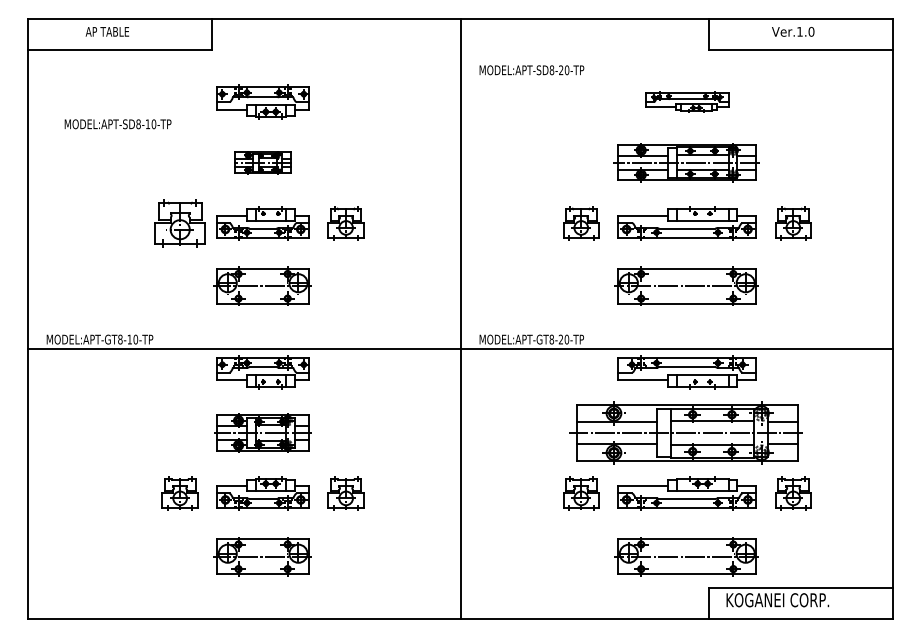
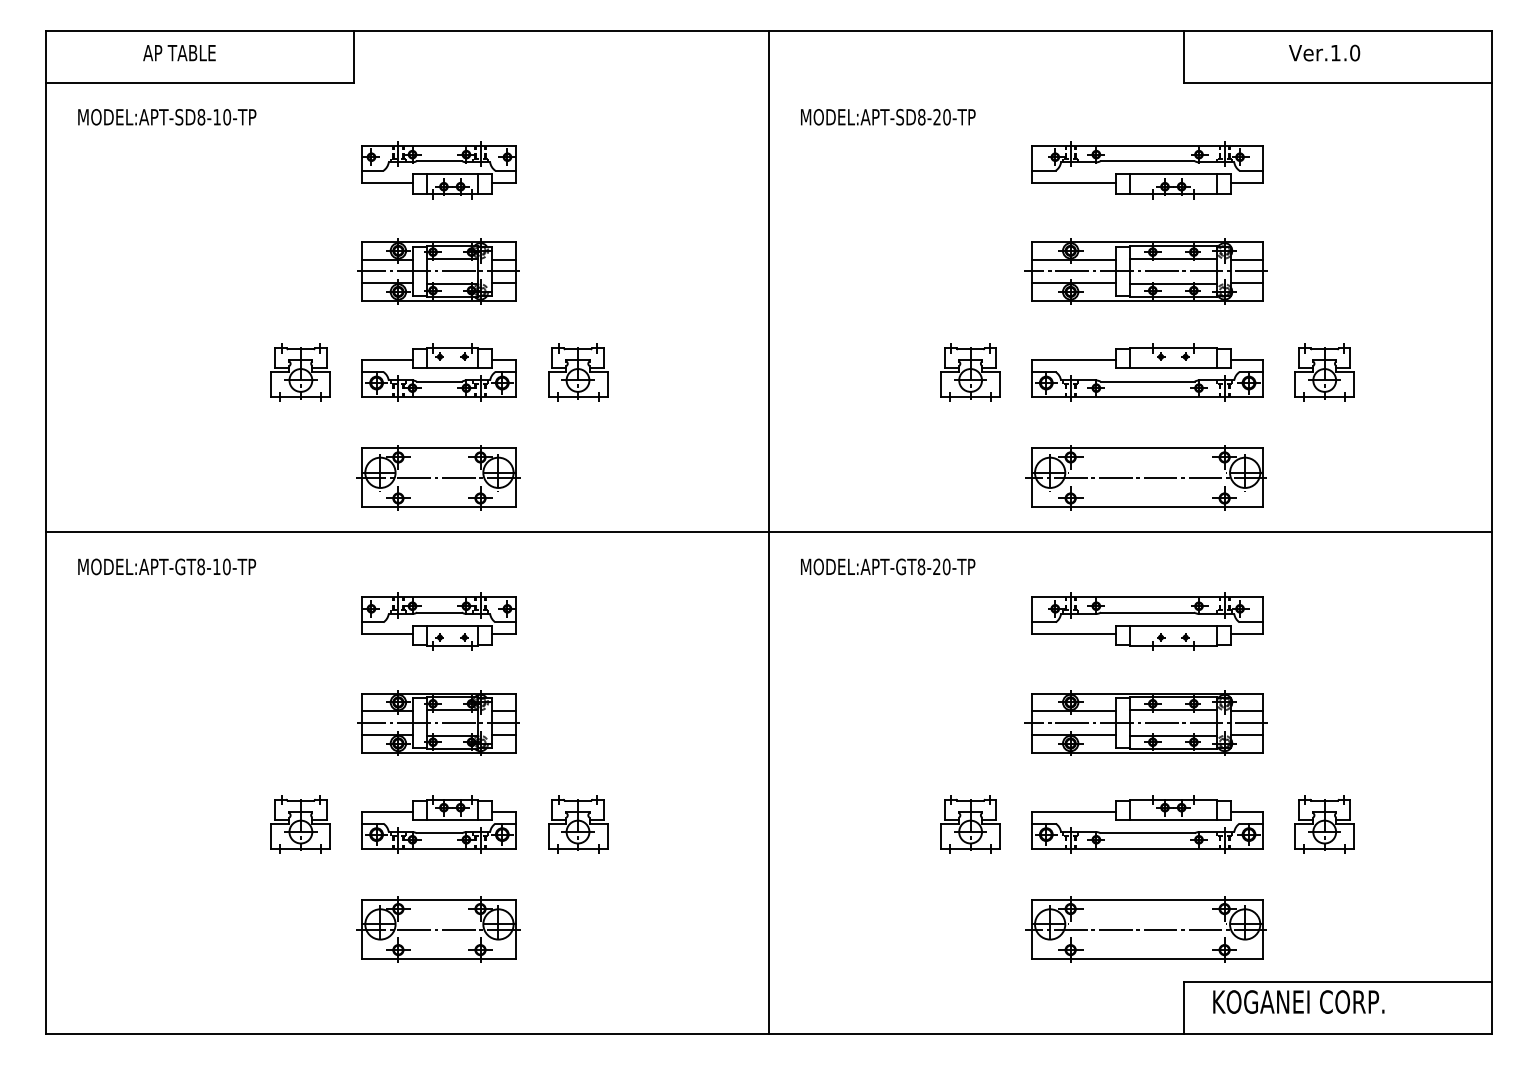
part: (686, 101) -> (1146, 169), size x1.67
text: (117, 124) -> (166, 117), moved
part: (262, 162) -> (438, 271), size x1.67
part: (179, 223) -> (299, 373), size x0.71
line: (460, 349) -> (769, 533), moved
part: (686, 432) -> (1146, 722), size x0.62

